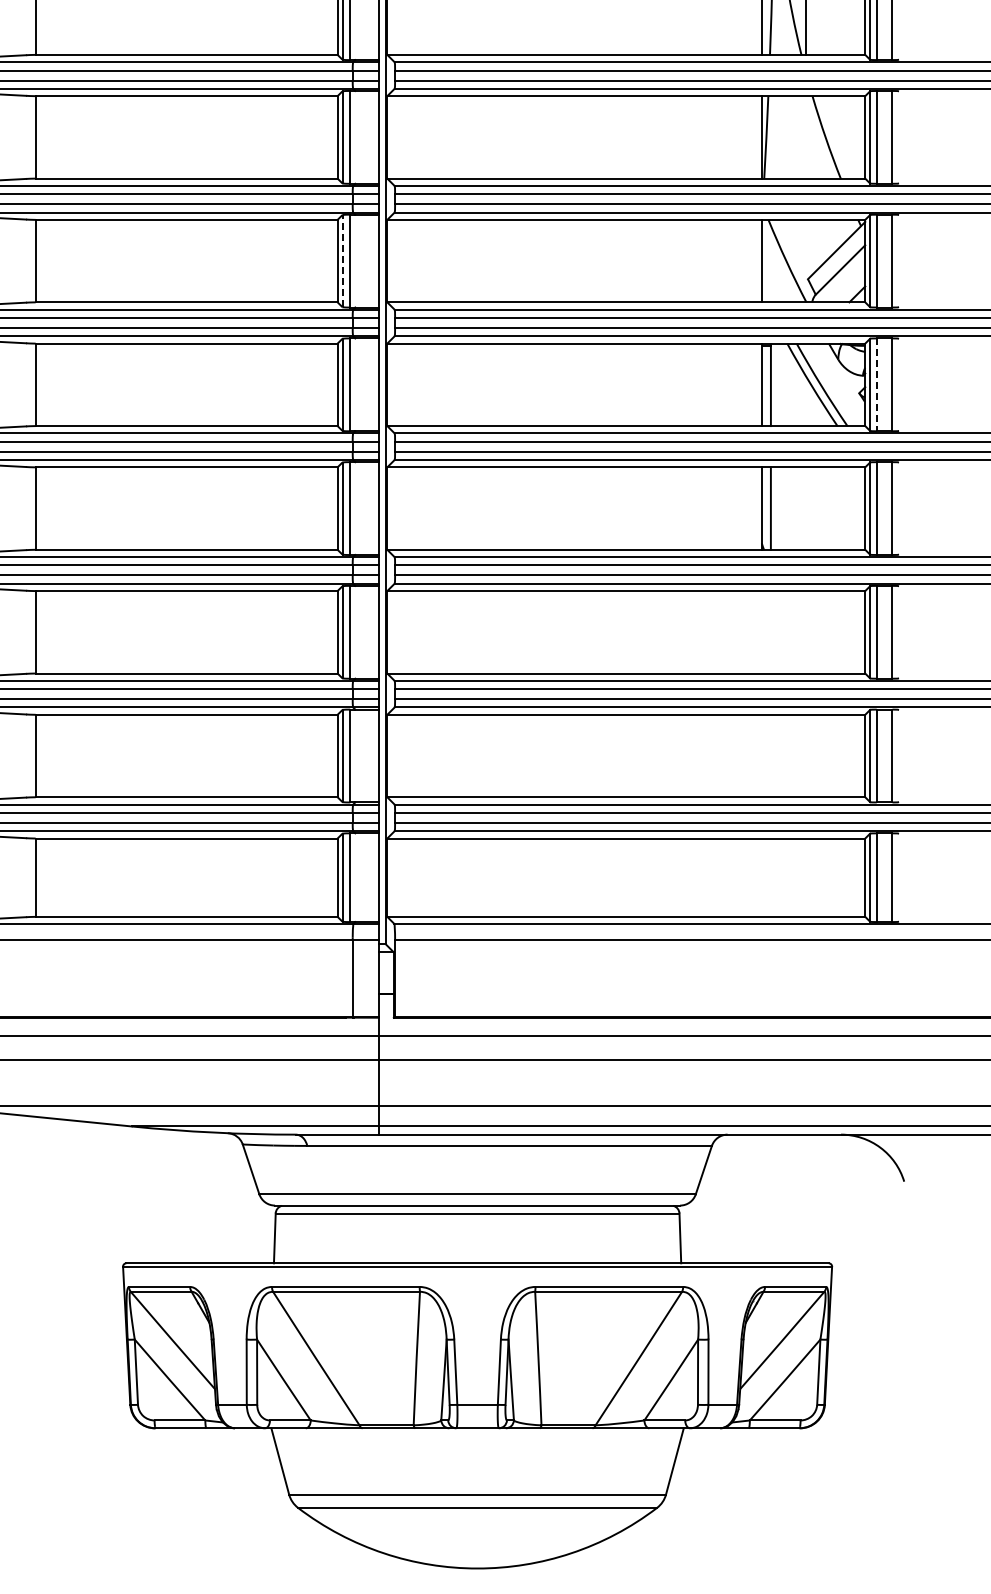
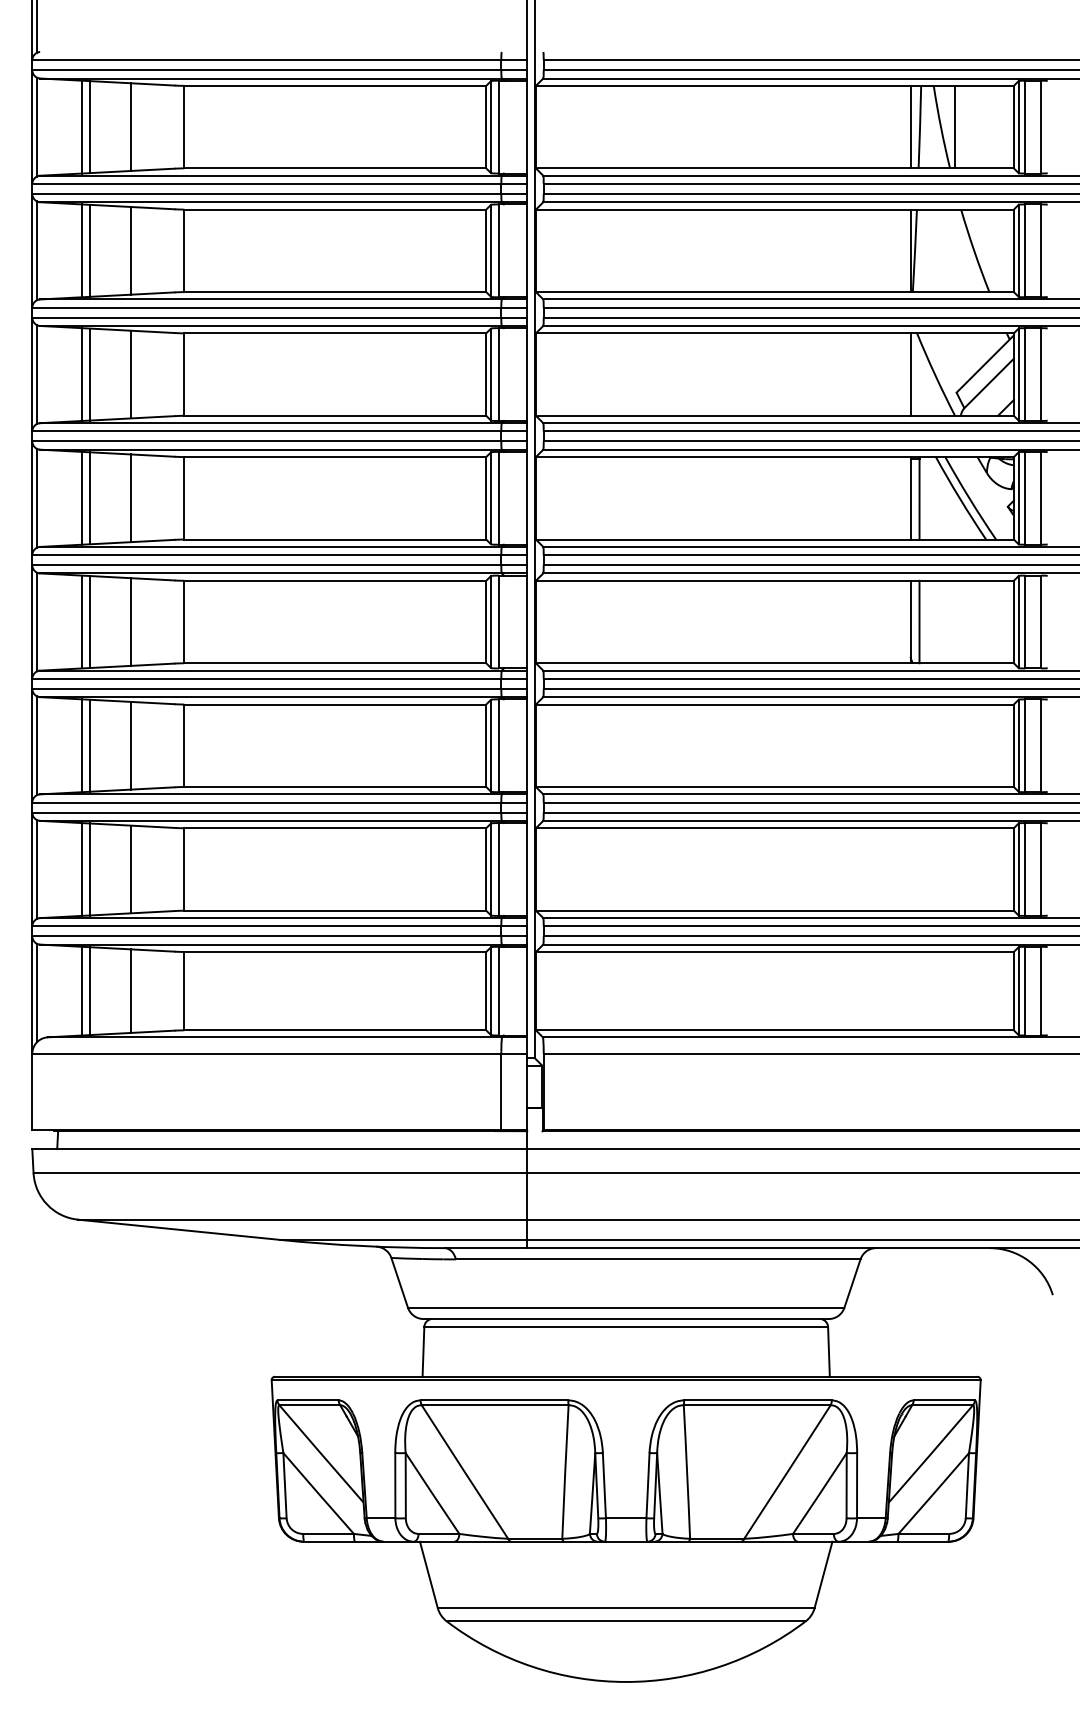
line: (342, 261) -> (491, 374), dashed -> solid
line: (876, 385) -> (1025, 498), dashed -> solid

